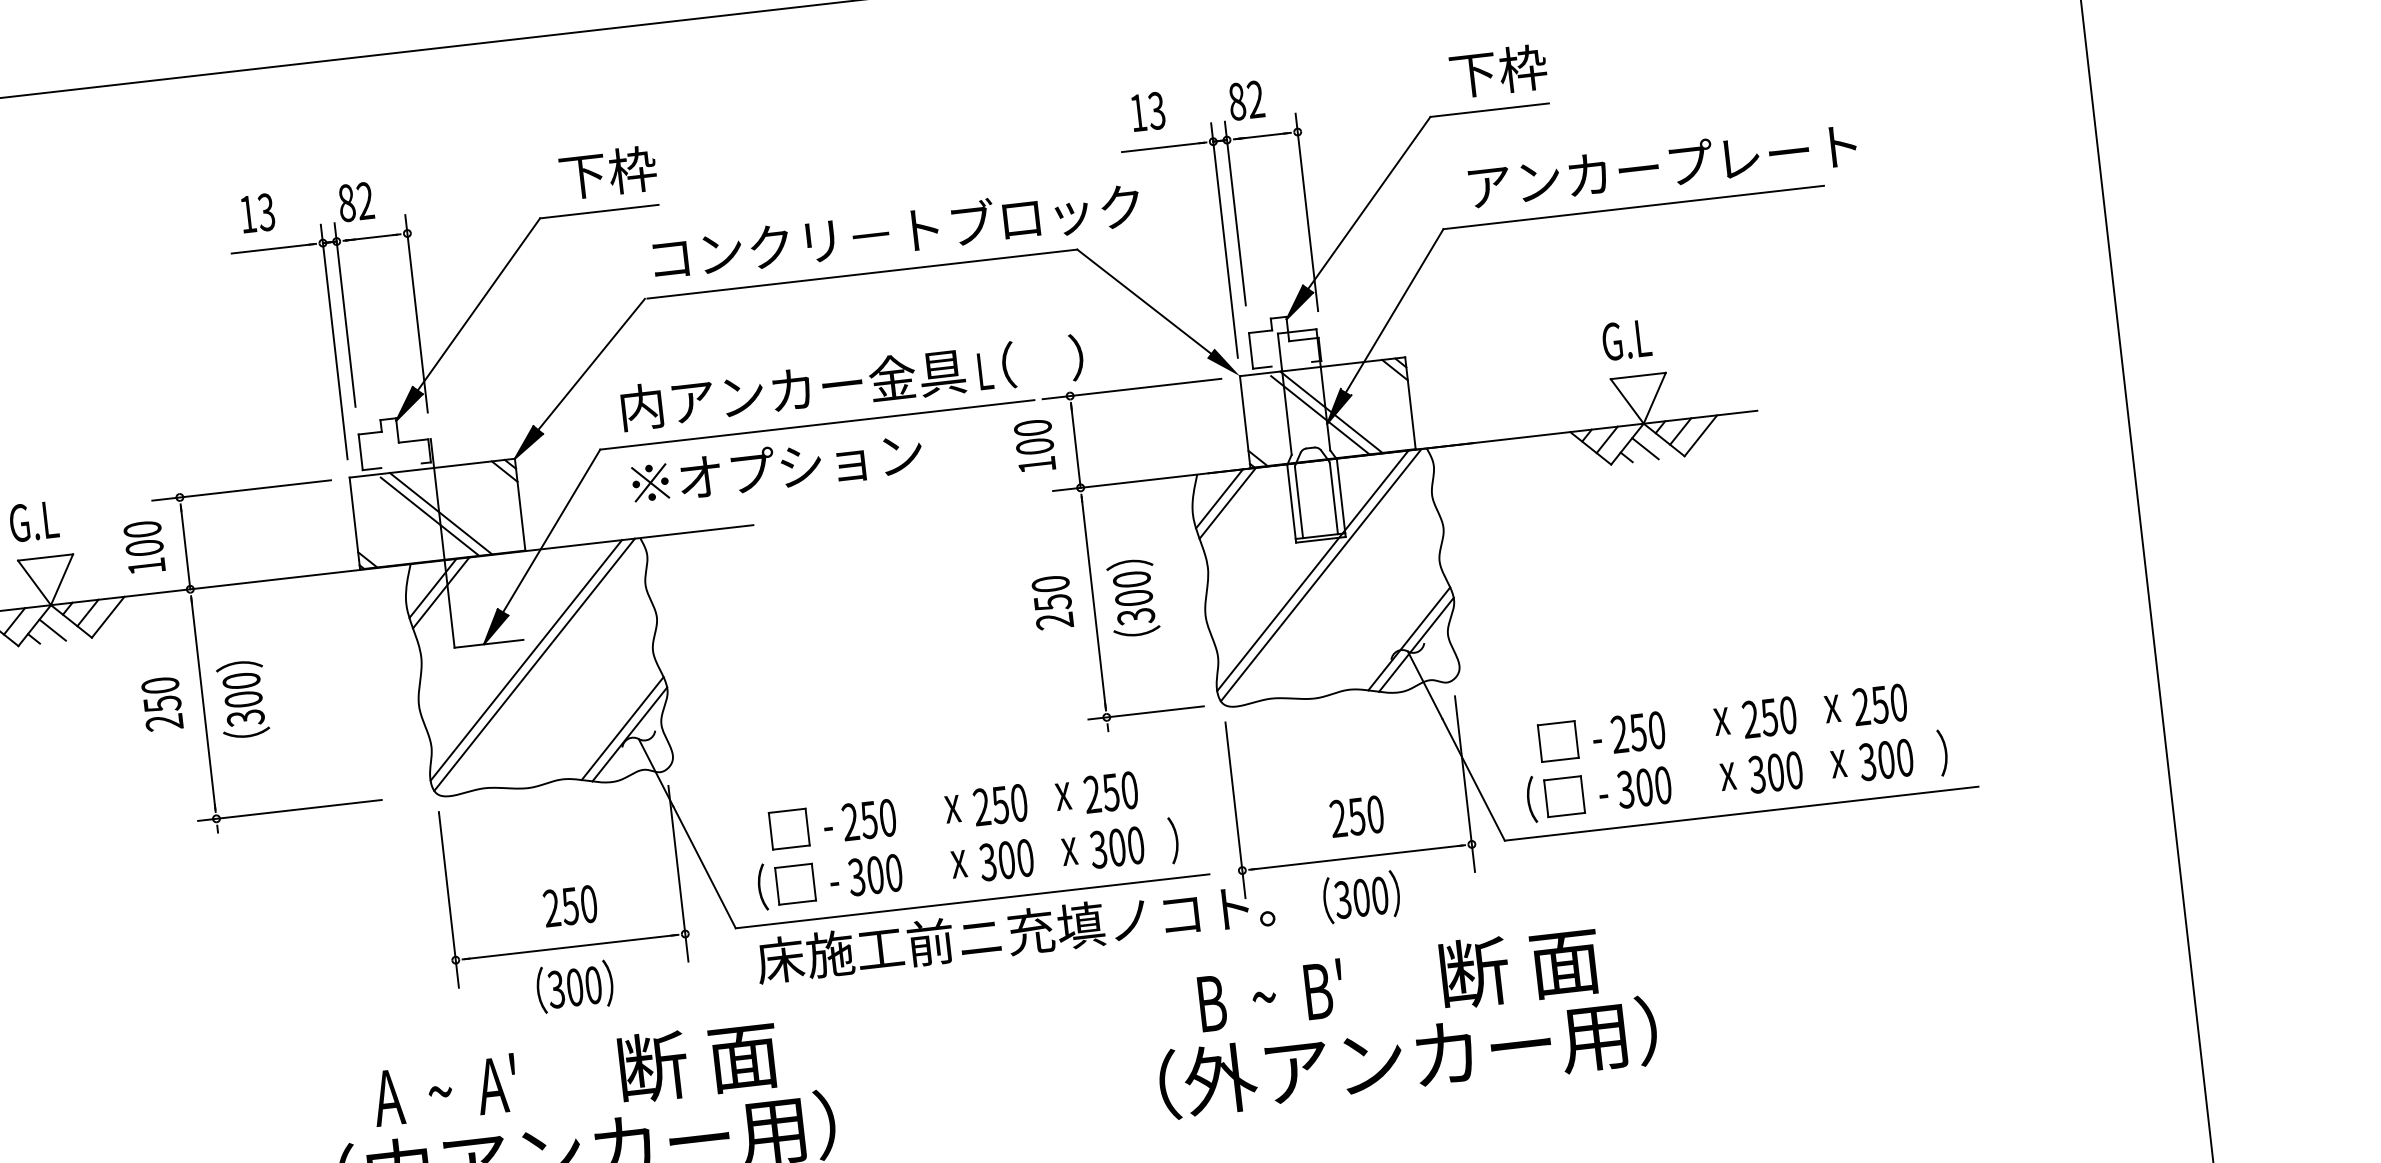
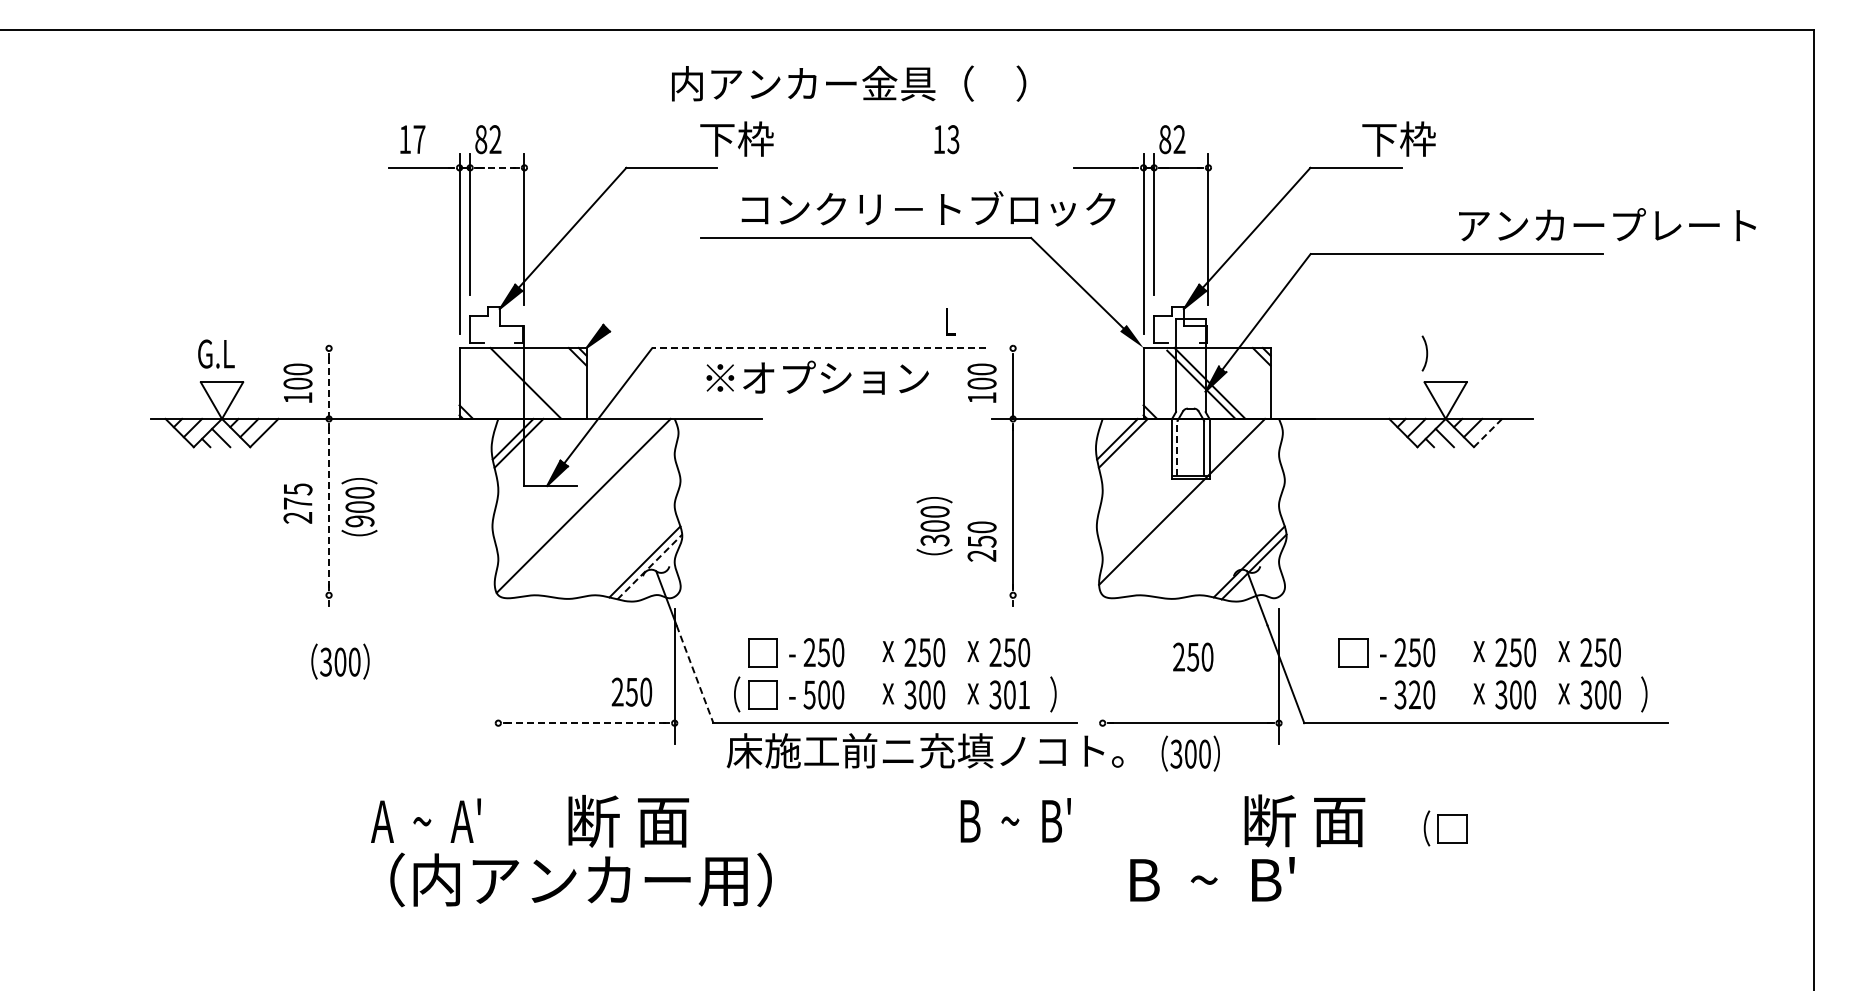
text: (1497, 70) -> (1398, 138), moved
text: (1147, 111) -> (946, 139), moved
text: (1662, 165) -> (1607, 224), moved
text: (607, 172) -> (736, 138), moved
text: (266, 212) -> (419, 139), 13 -> 17
text: (896, 231) -> (928, 208), moved
line: (370, 237) -> (496, 167), solid -> dashed
text: (1625, 339) -> (1439, 353), G.L -> ）
line: (591, 363) -> (652, 282), removed
text: (852, 382) -> (849, 83), moved
line: (1131, 389) -> (1060, 348), removed
line: (816, 425) -> (818, 348), solid -> dashed
line: (1701, 436) -> (1488, 433), solid -> dashed
text: (776, 467) -> (817, 377), moved
line: (241, 490) -> (376, 348), removed
line: (1299, 501) -> (1177, 448), solid -> dashed
line: (430, 516) -> (517, 384), removed
line: (186, 548) -> (329, 387), solid -> dashed
line: (1321, 574) -> (1188, 505), removed
text: (1133, 598) -> (934, 526), moved
text: (1052, 602) -> (981, 541), moved
line: (525, 659) -> (577, 501), removed
text: (160, 694) -> (297, 496), 250 -> 275
line: (203, 703) -> (329, 506), solid -> dashed
line: (1145, 713) -> (1042, 595), removed
text: (245, 718) -> (359, 521), 300 -> 900
line: (629, 735) -> (649, 567), solid -> dashed
text: (1643, 786) -> (1414, 694), 300 -> 320
part: (1555, 797) -> (1445, 828), moved
line: (1235, 809) -> (1102, 676), removed
line: (289, 810) -> (385, 595), removed
text: (1357, 815) -> (1193, 656), moved
text: (1136, 844) -> (1024, 694), 300 -> 301
line: (705, 867) -> (695, 674), solid -> dashed
text: (856, 876) -> (809, 694), 300 -> 500
line: (449, 899) -> (498, 676), removed
text: (569, 905) -> (631, 691), moved
line: (571, 947) -> (587, 723), solid -> dashed
text: (575, 986) -> (340, 661), moved
text: (1270, 995) -> (1015, 820), moved
text: (1408, 1057) -> (1212, 879), （外アンカー用） -> B  ~  B'
text: (698, 1062) -> (628, 821), moved
text: (444, 1089) -> (425, 820), moved

